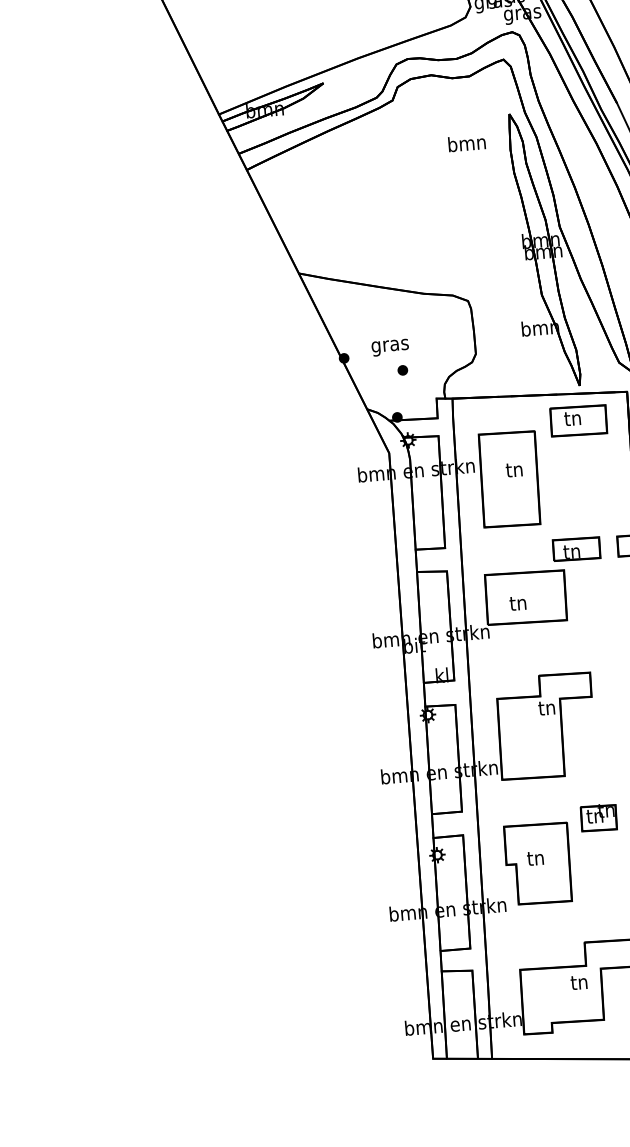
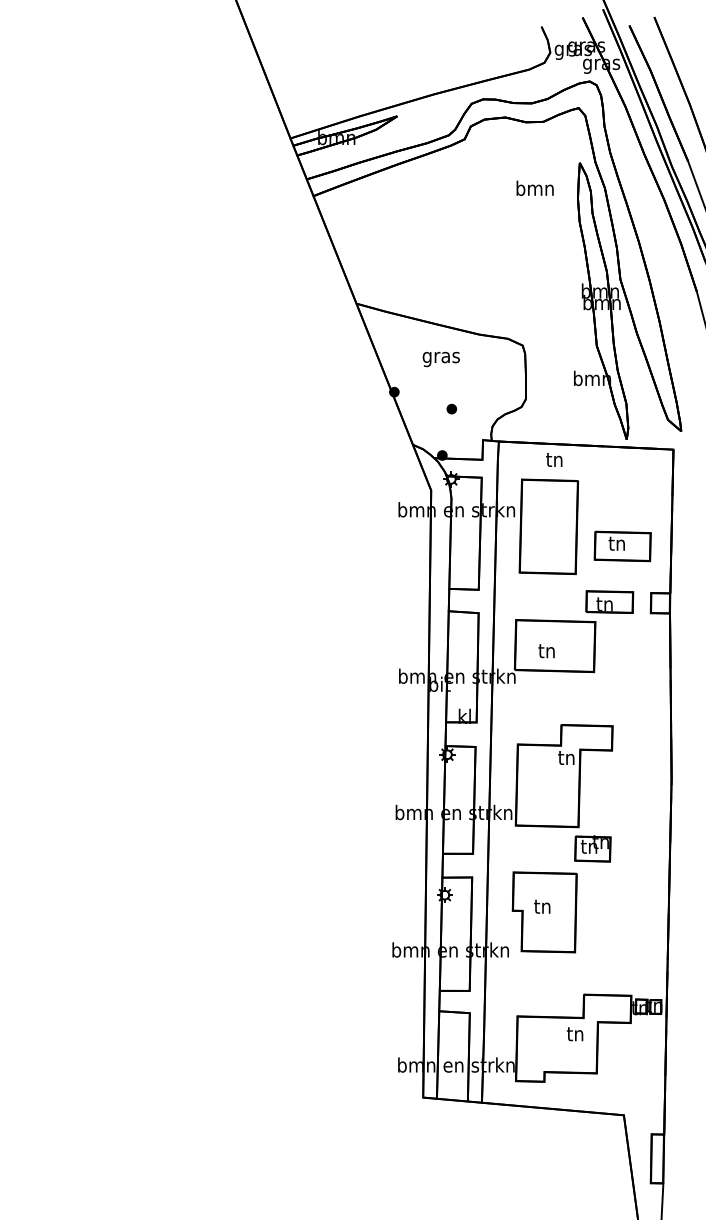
text: (389, 347) -> (440, 359), moved
part: (578, 420) -> (622, 546), moved
text: (514, 469) -> (554, 459), moved
part: (598, 817) -> (592, 848), moved

